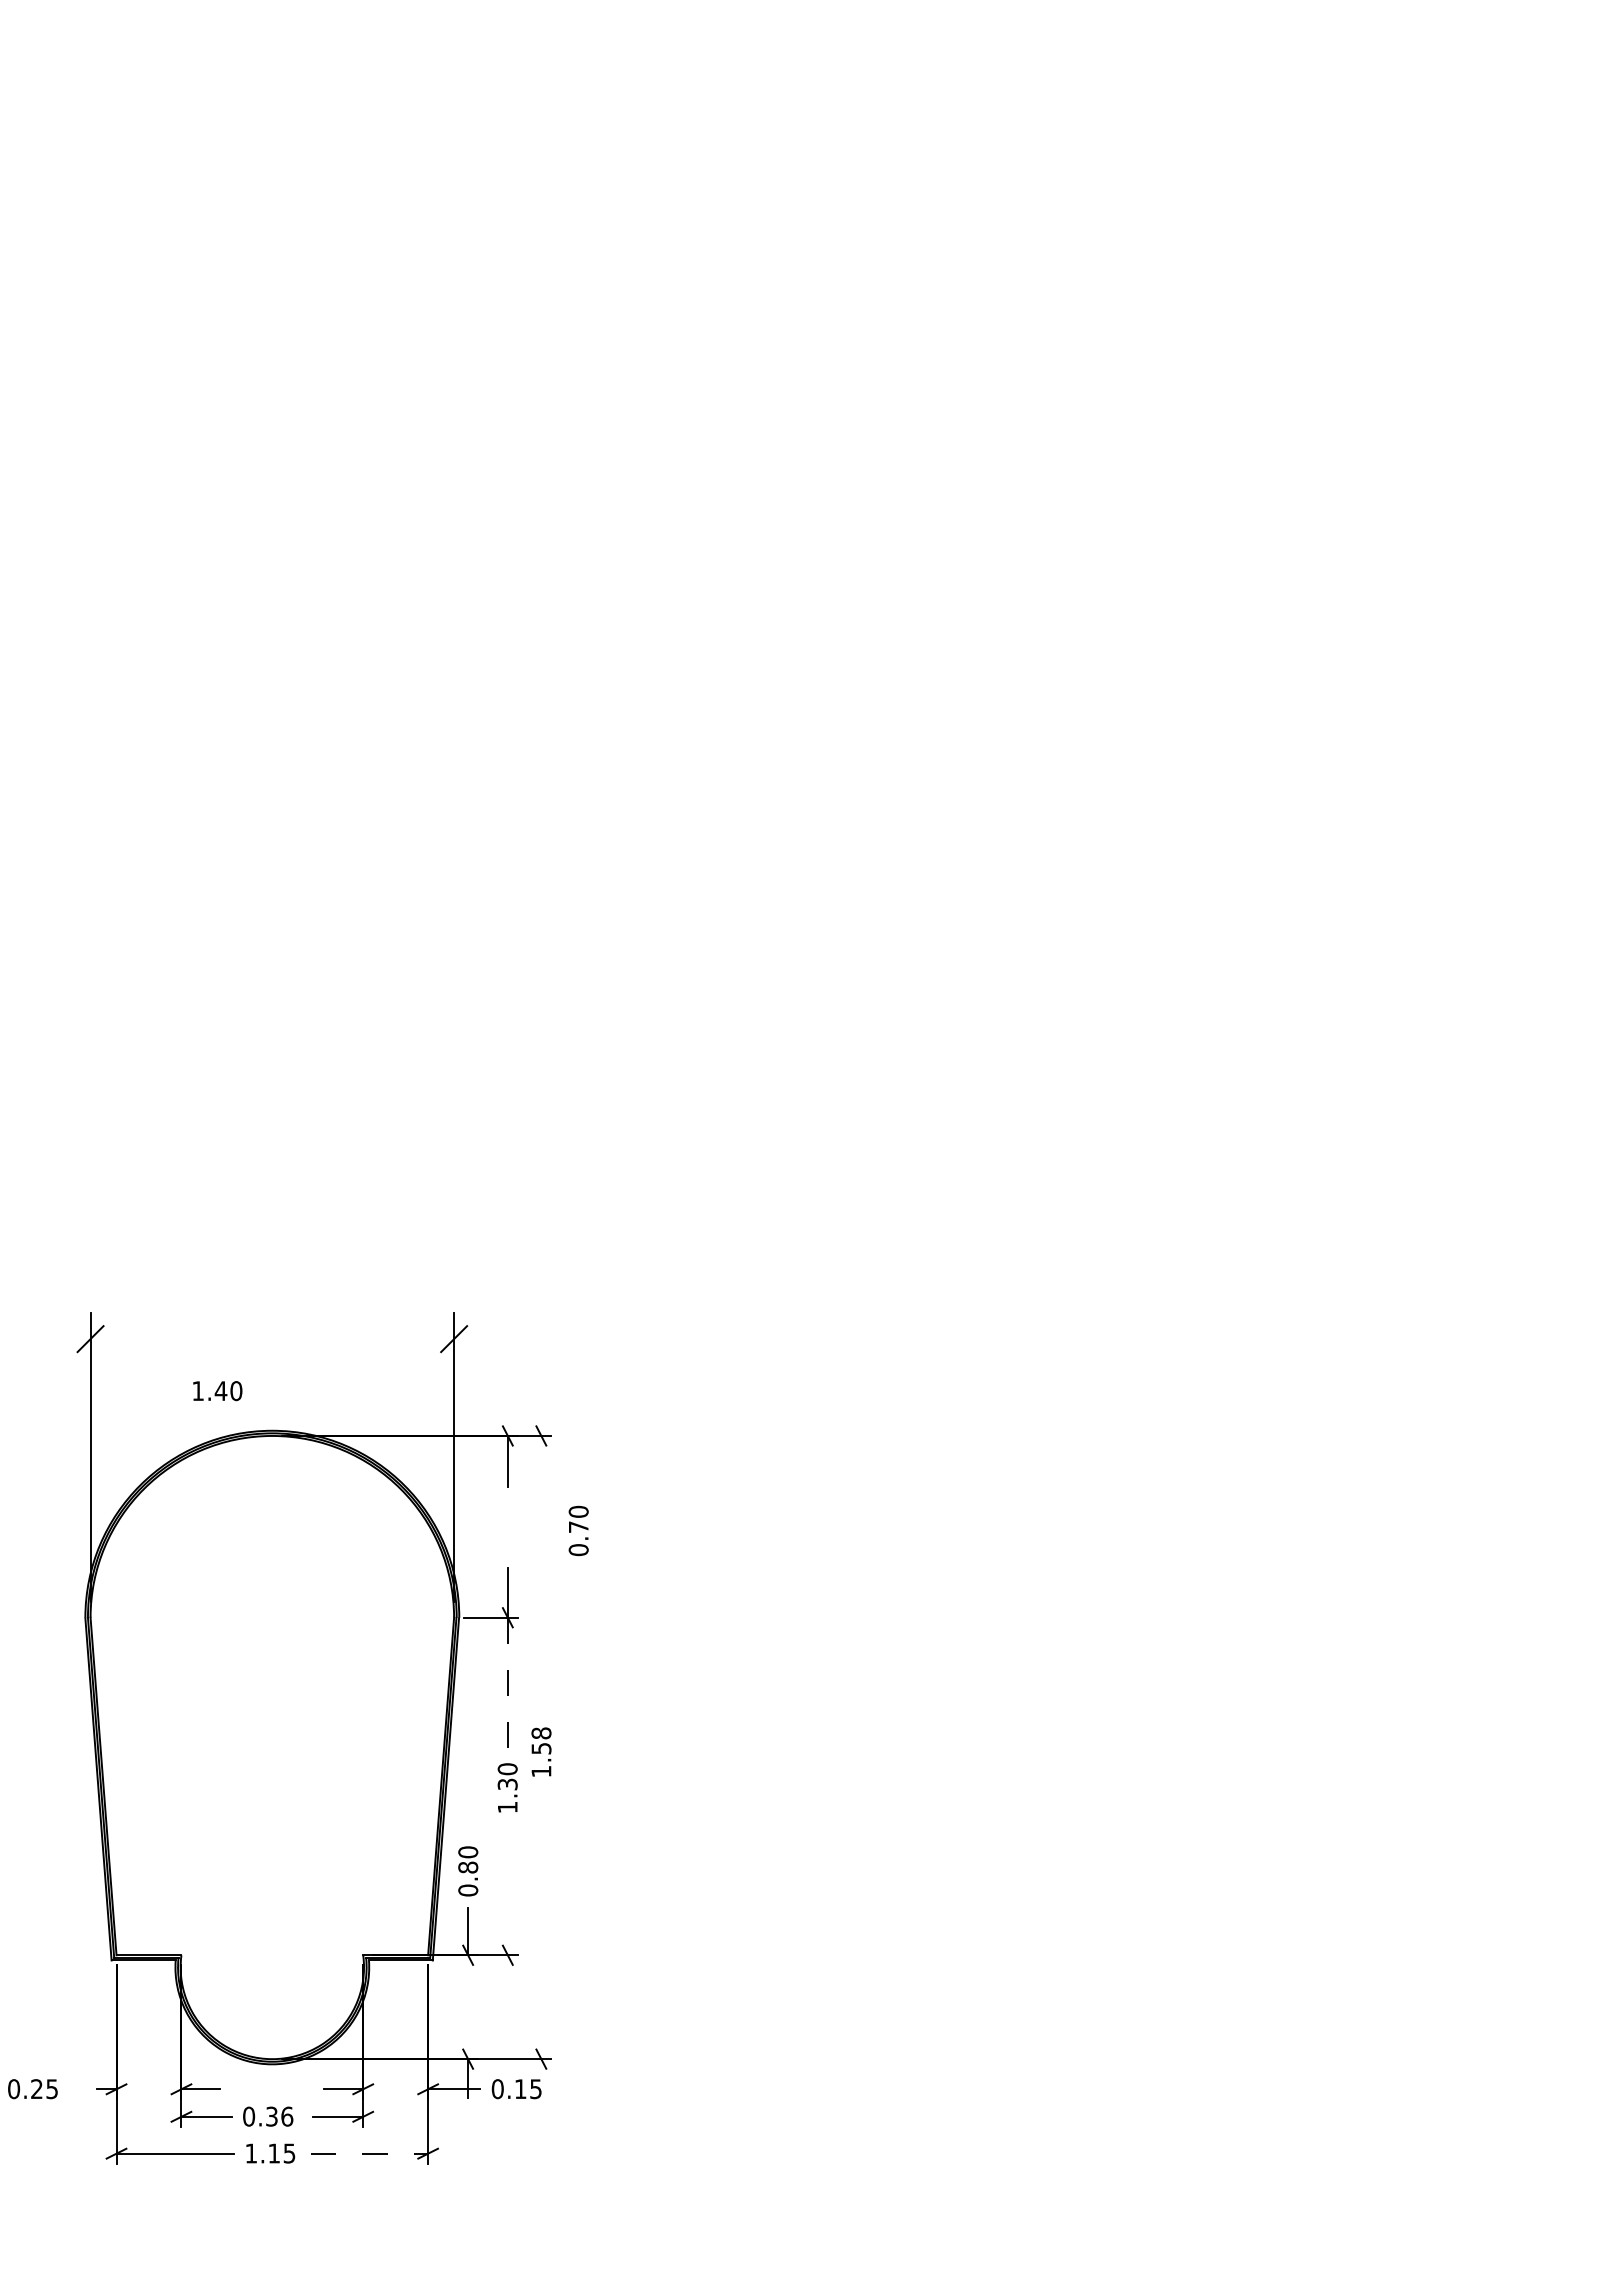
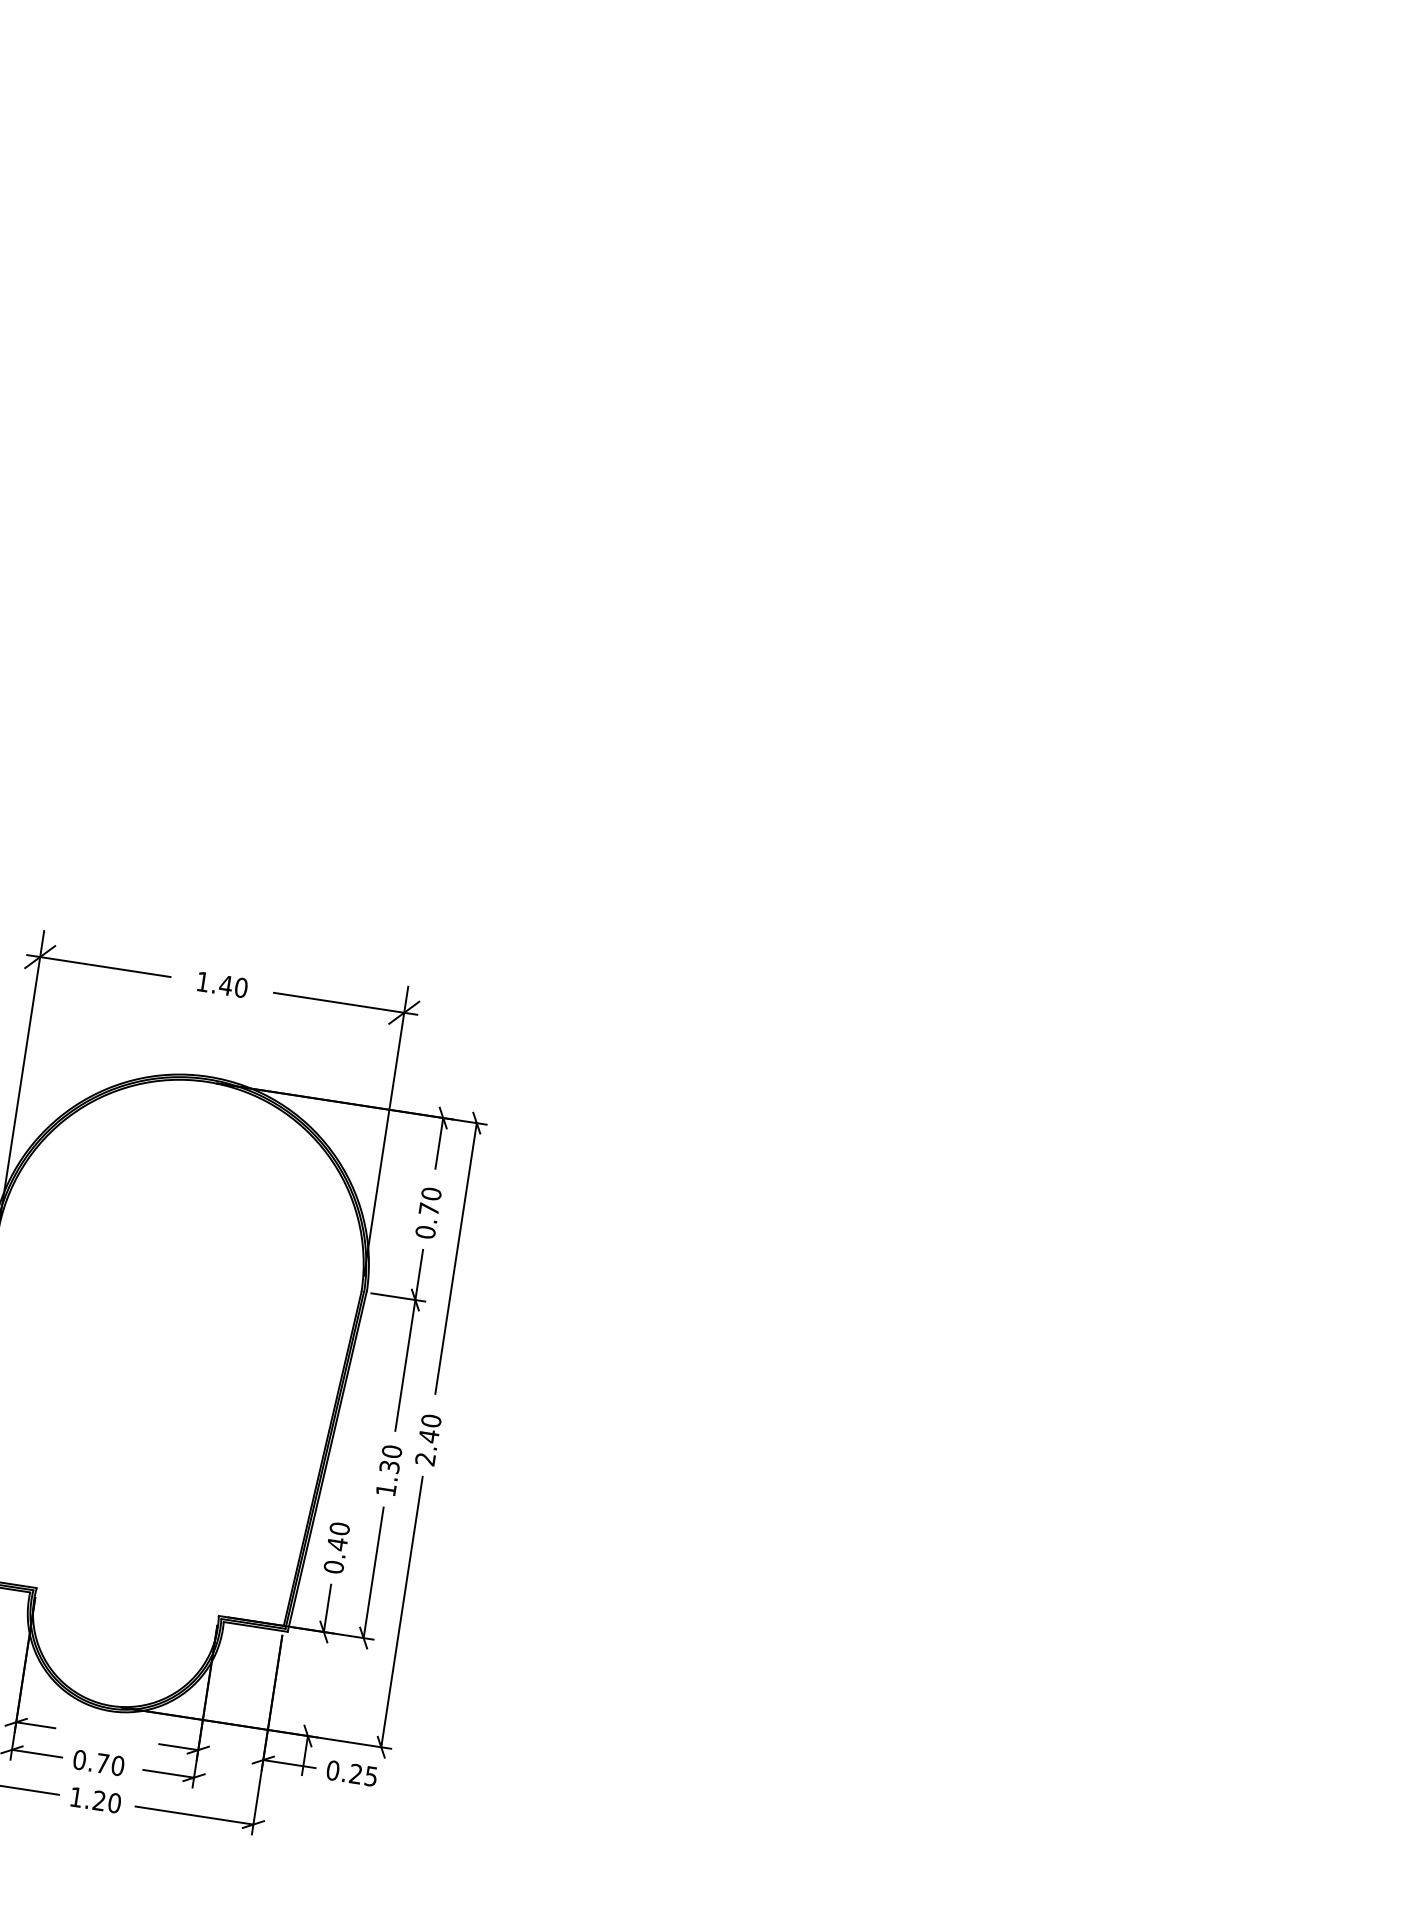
line: (148, 1339) -> (98, 966), added
line: (395, 1339) -> (345, 1004), added
text: (217, 1391) -> (222, 985), moved
text: (578, 1530) -> (428, 1212), moved
line: (541, 1570) -> (456, 1257), added
line: (507, 1682) -> (405, 1364), dashed -> solid
text: (541, 1752) -> (428, 1440), 1.58 -> 2.40
text: (468, 1867) -> (337, 1544), 0.80 -> 0.40
line: (507, 1889) -> (373, 1572), added
line: (541, 1924) -> (402, 1612), added
text: (520, 2088) -> (355, 1773), 0.15 -> 0.25
text: (279, 2116) -> (110, 1764), 0.36 -> 0.70
text: (281, 2153) -> (106, 1801), 1.15 -> 1.20
line: (369, 2153) -> (194, 1815), dashed -> solid

